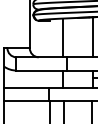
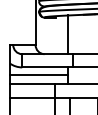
line: (33, 78) -> (39, 75), added

